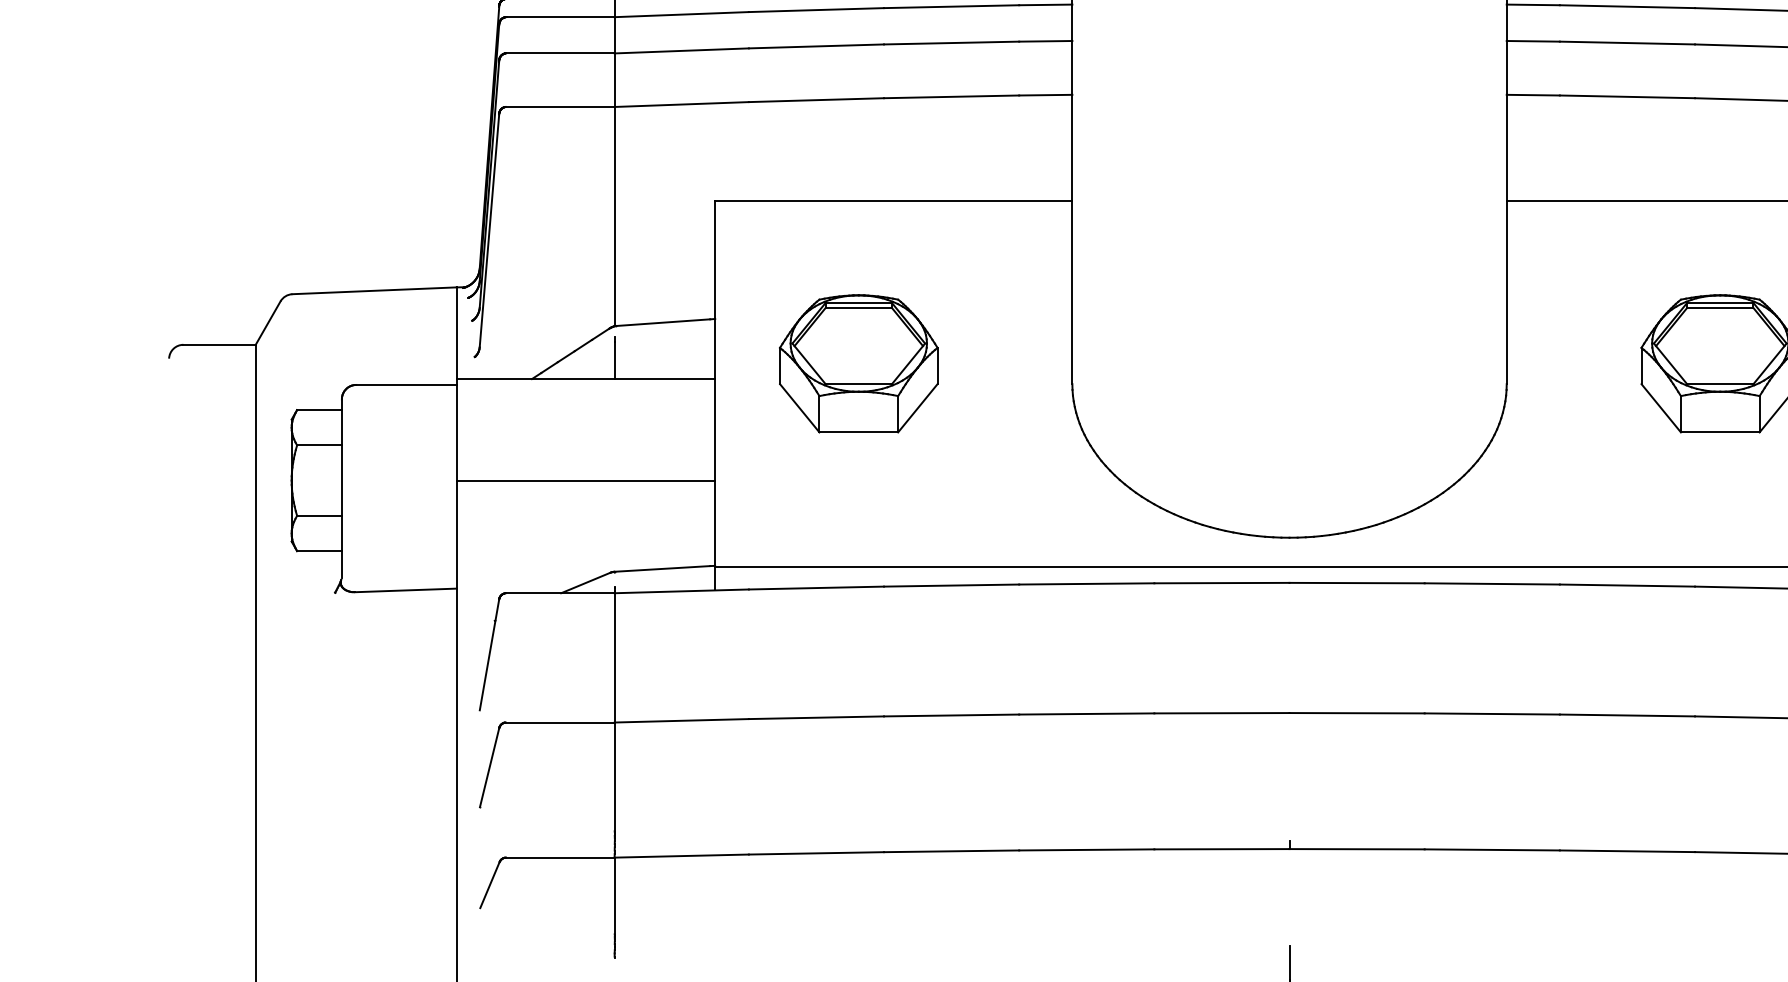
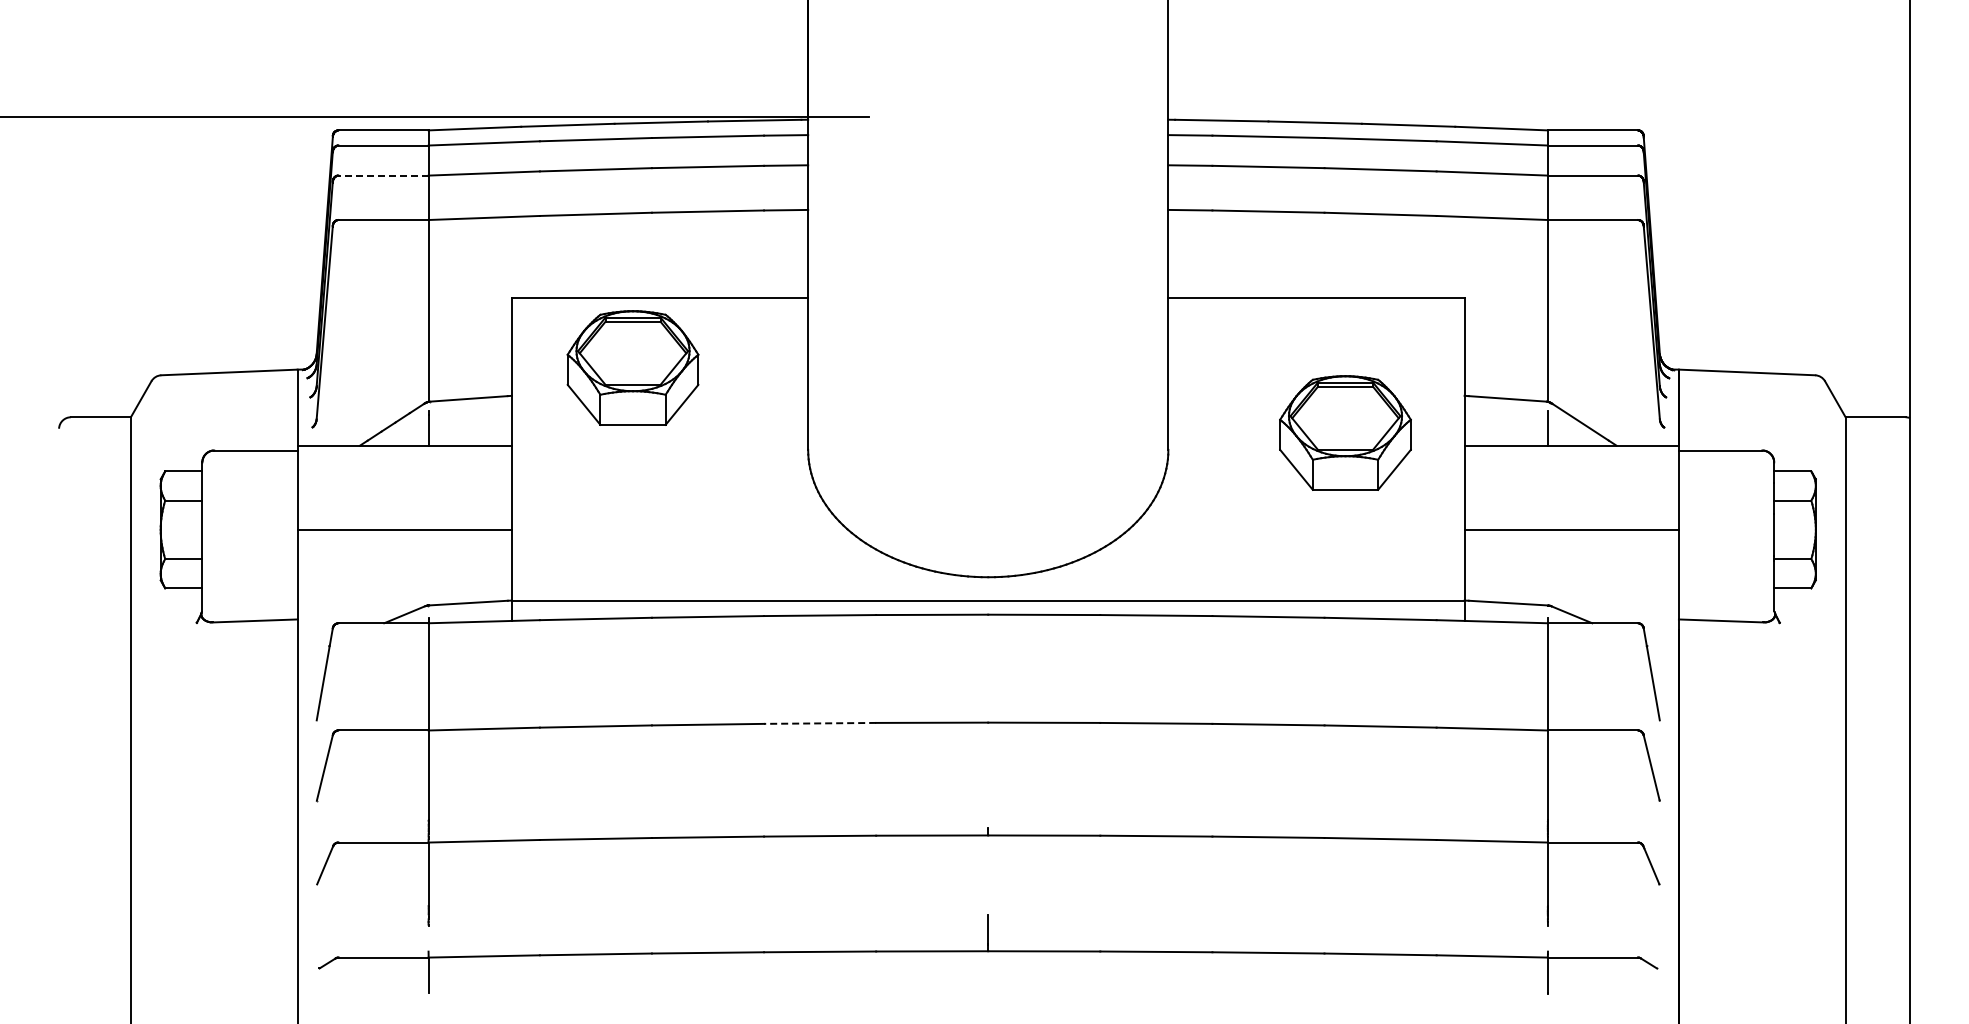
line: (560, 53) -> (383, 175), solid -> dashed
part: (858, 363) -> (632, 367), moved
line: (1086, 714) -> (819, 723), solid -> dashed

